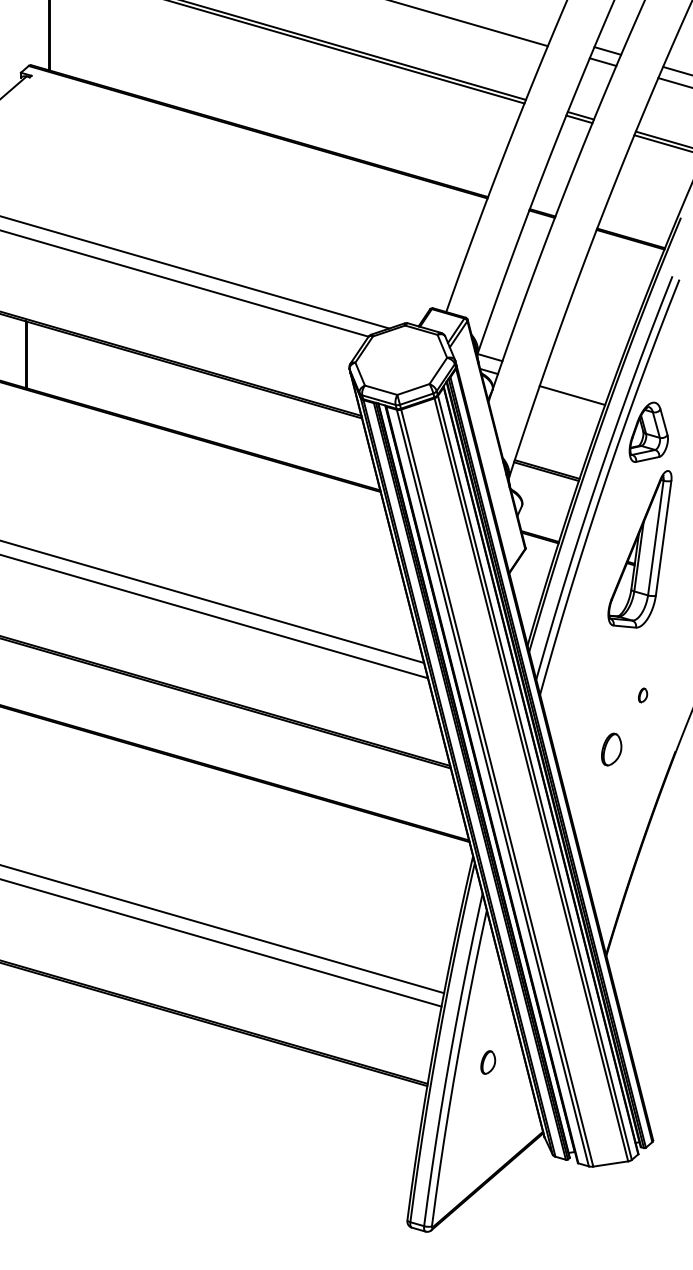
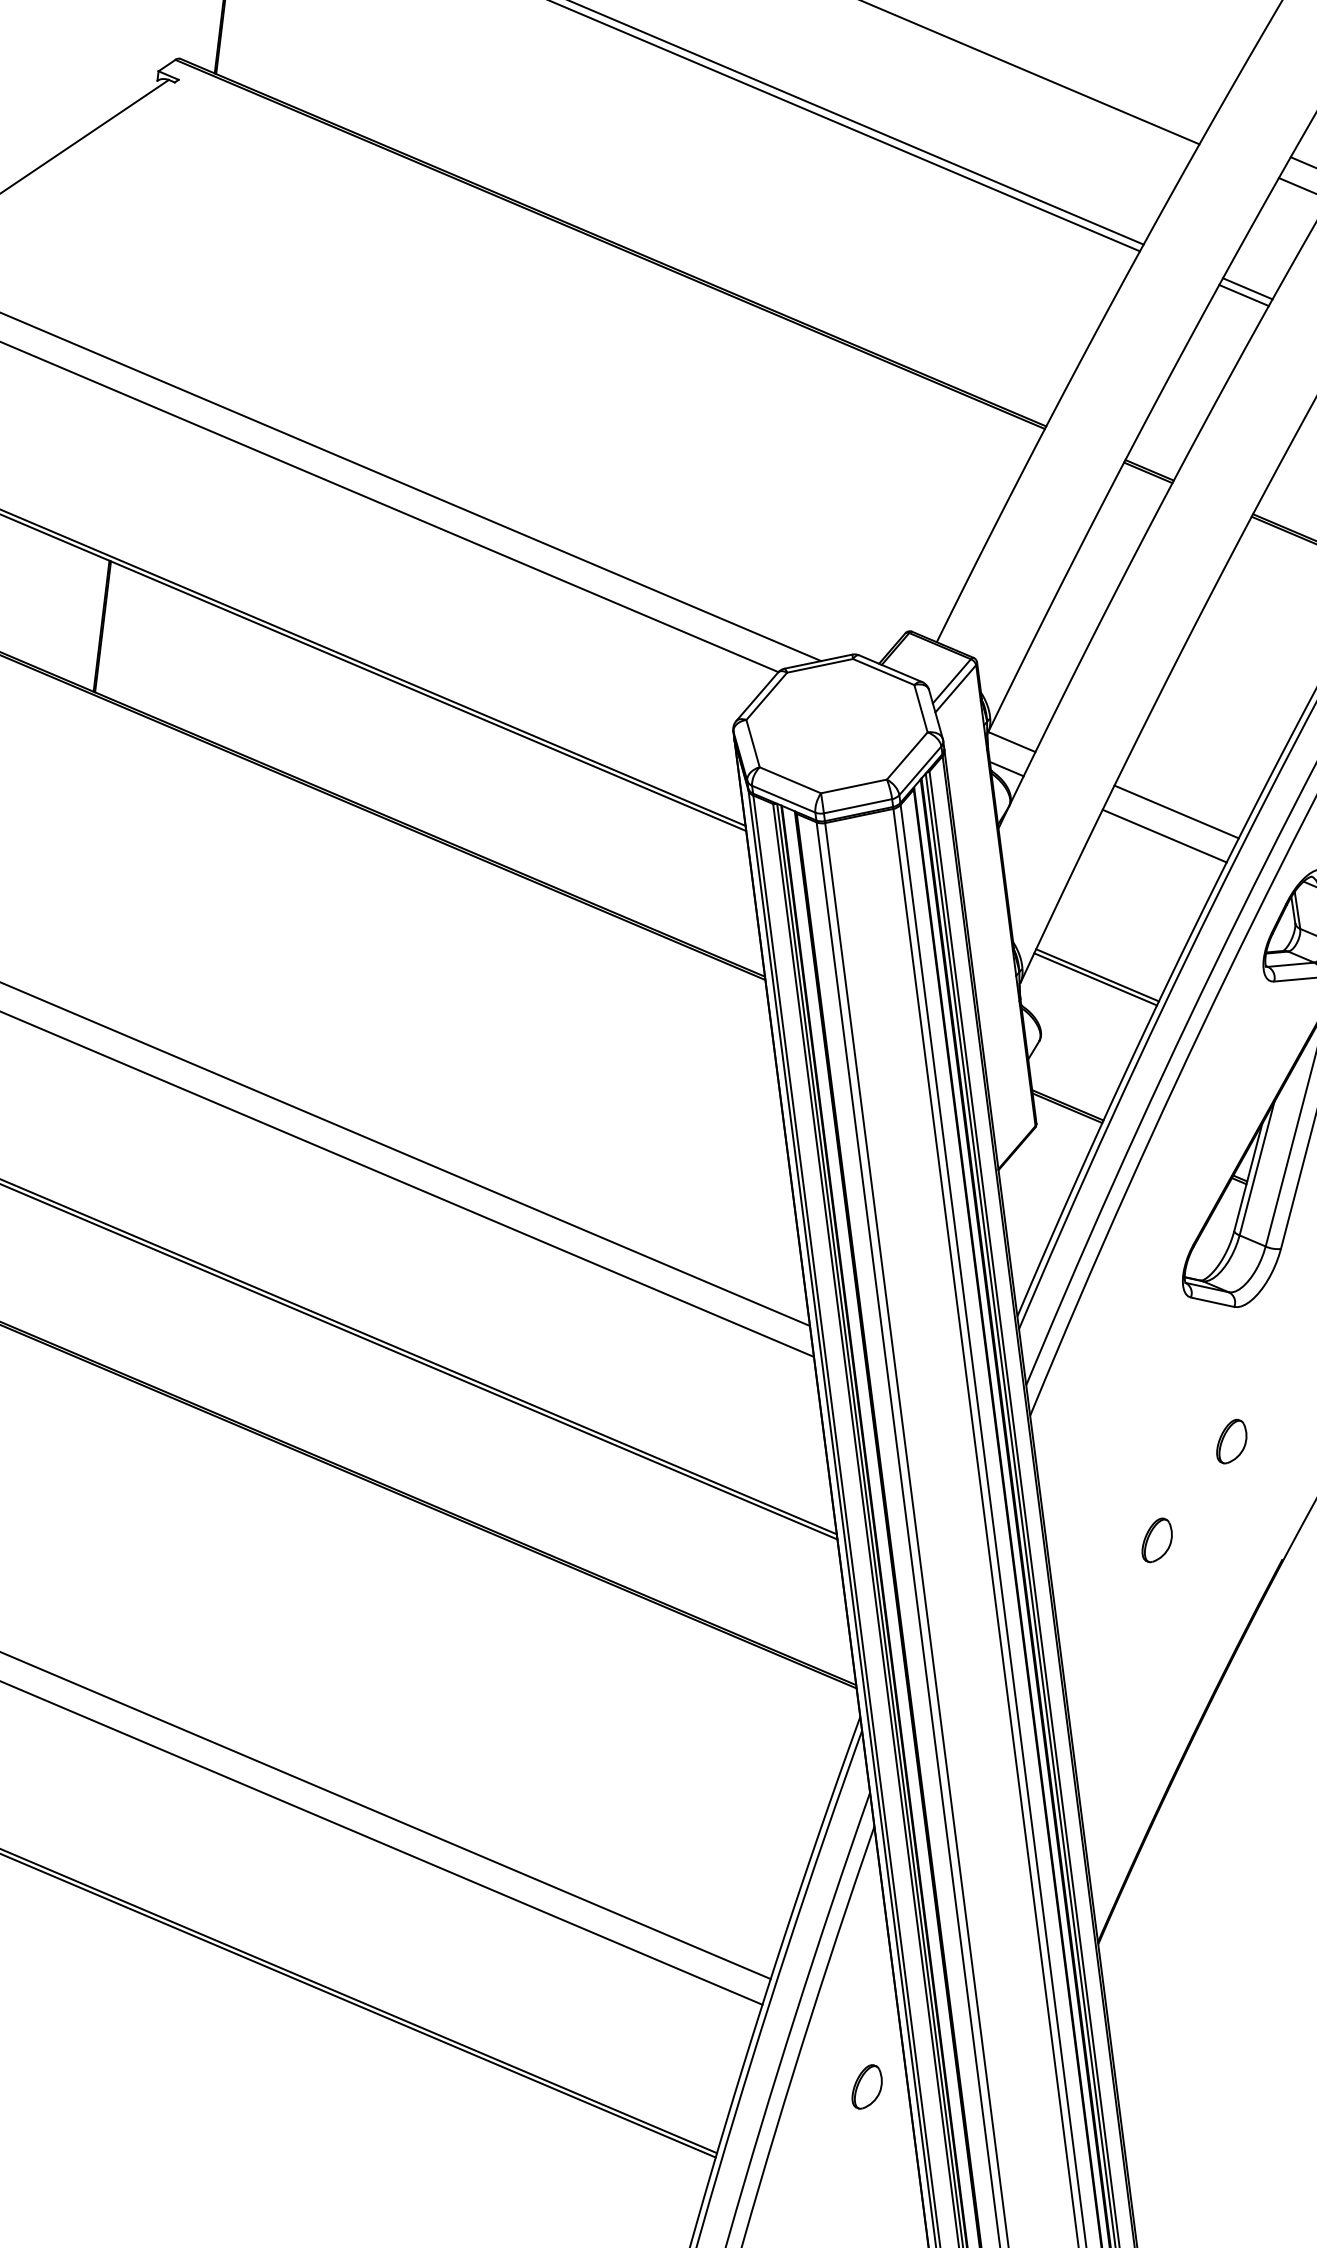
line: (576, 382) -> (1175, 811), added
part: (642, 695) -> (1231, 1441), size x1.67
part: (611, 749) -> (1157, 1540), size x0.71
part: (488, 1062) -> (868, 2087), moved

